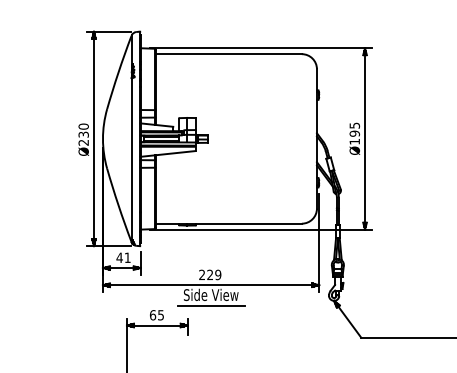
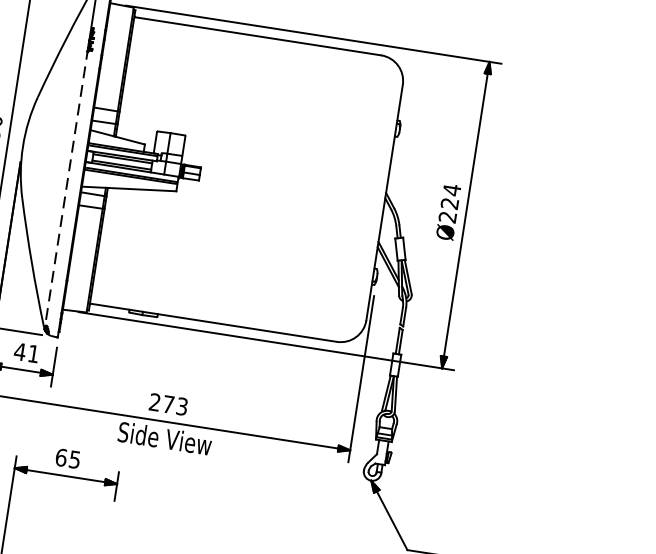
text: (354, 133) -> (449, 203), Ø195 -> Ø224
line: (131, 158) -> (66, 187), solid -> dashed
text: (214, 274) -> (175, 404), 229 -> 273
line: (210, 305) -> (161, 456), removed

